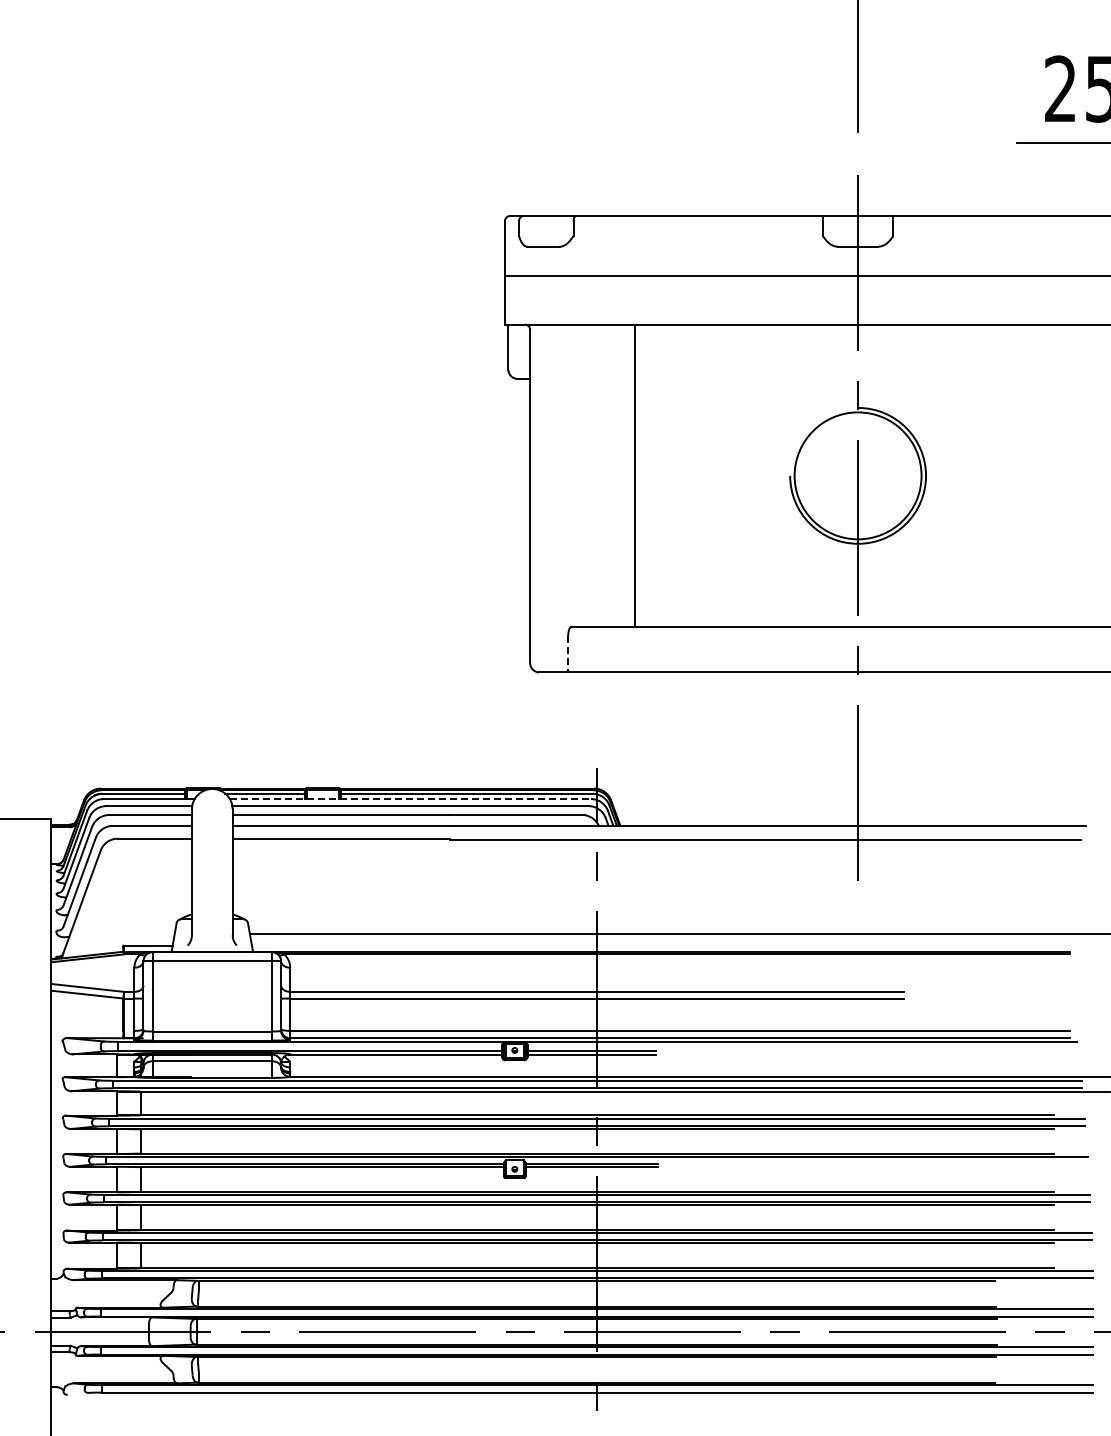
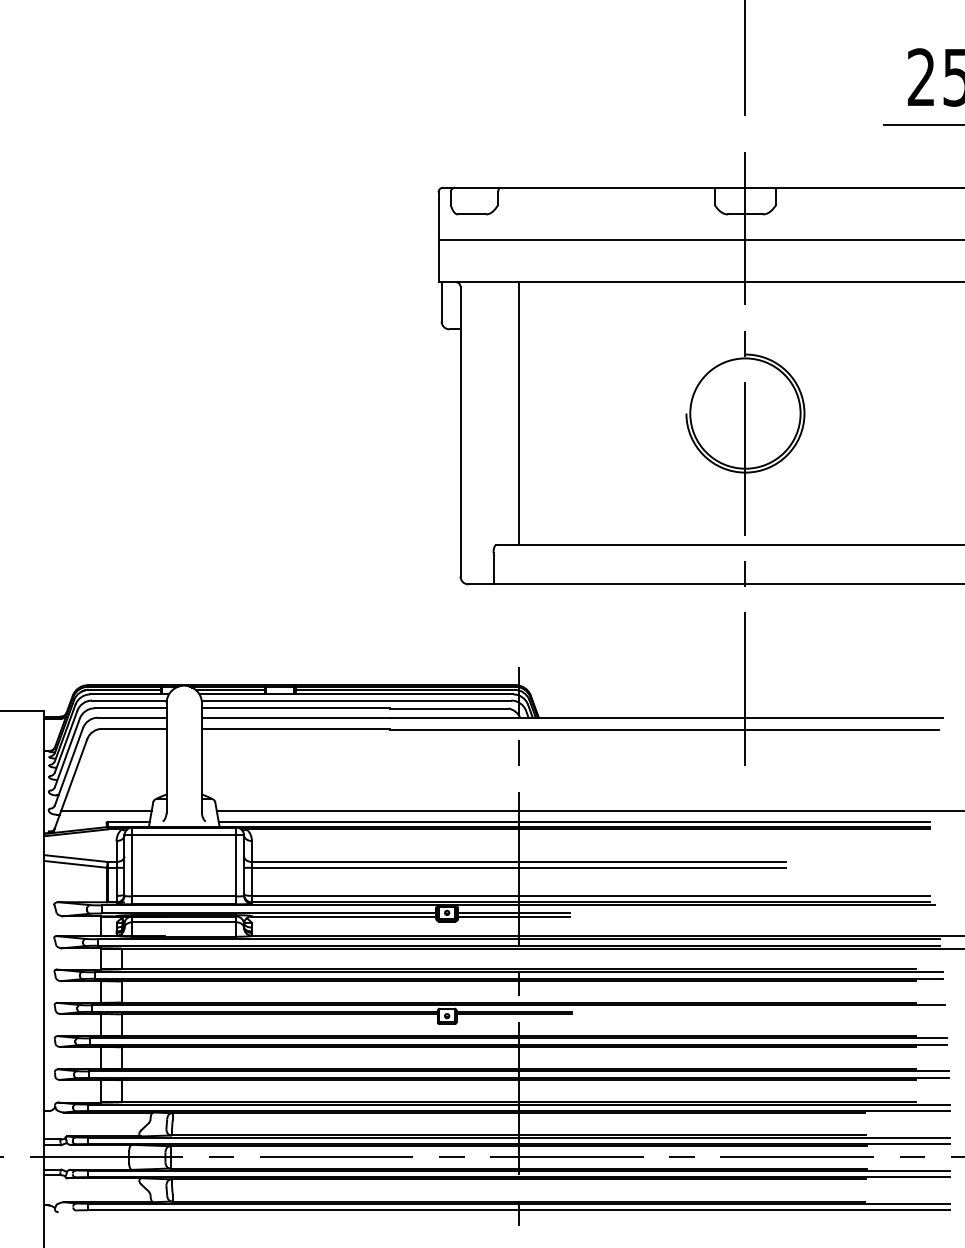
line: (635, 475) -> (518, 413), moved
line: (568, 654) -> (493, 568), dashed -> solid
line: (410, 799) -> (356, 694), dashed -> solid
line: (122, 933) -> (106, 811), added
line: (660, 945) -> (573, 821), added

